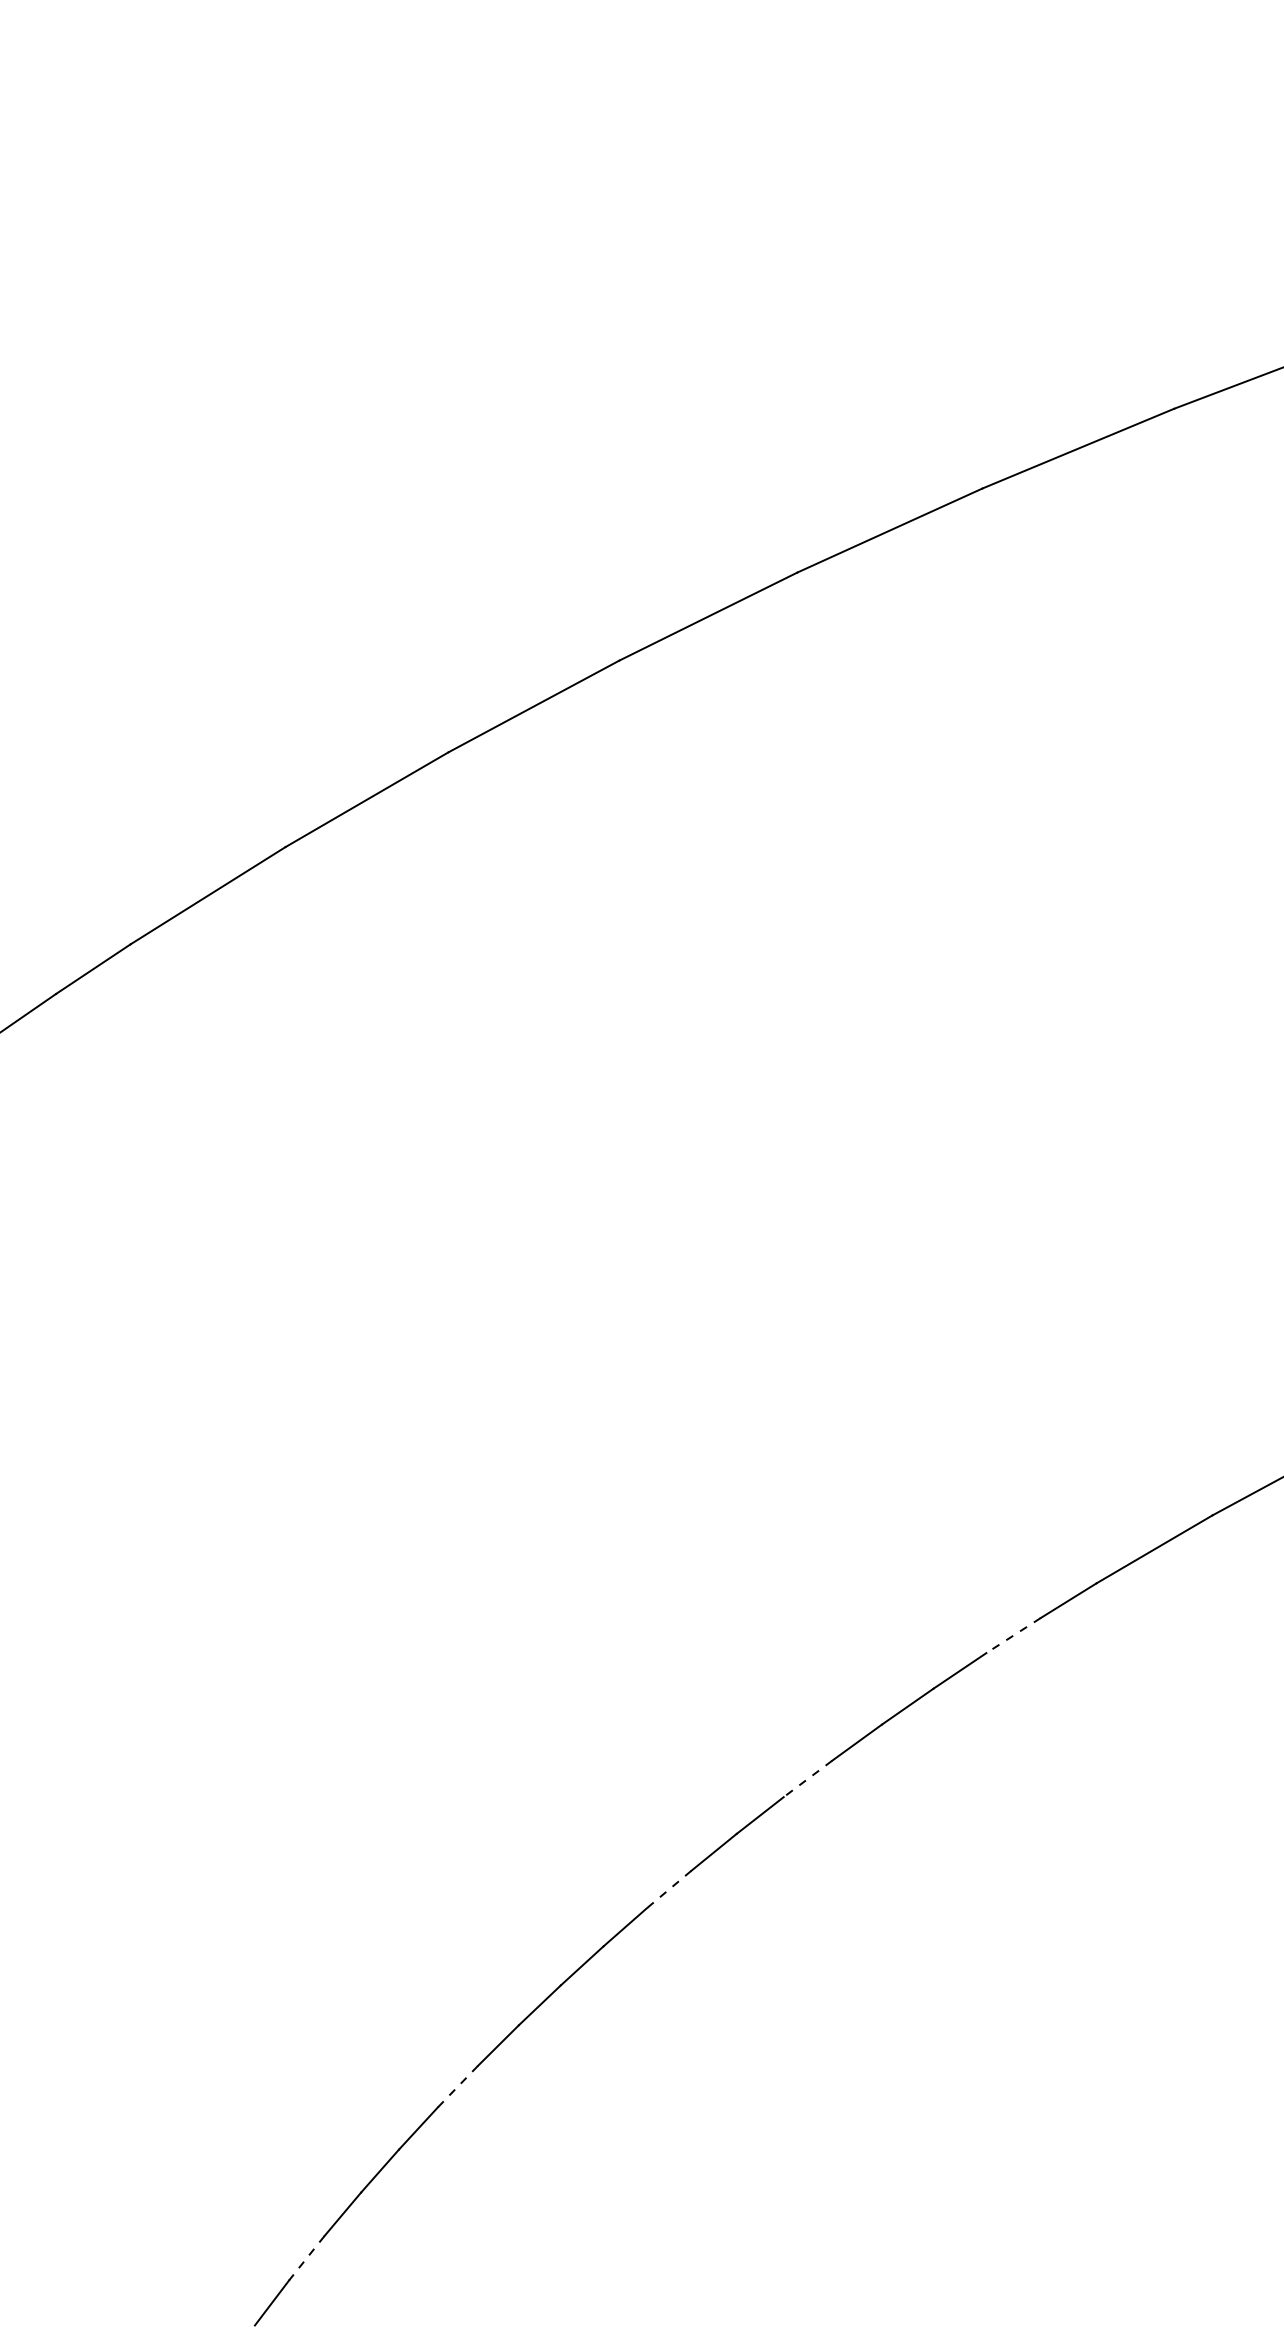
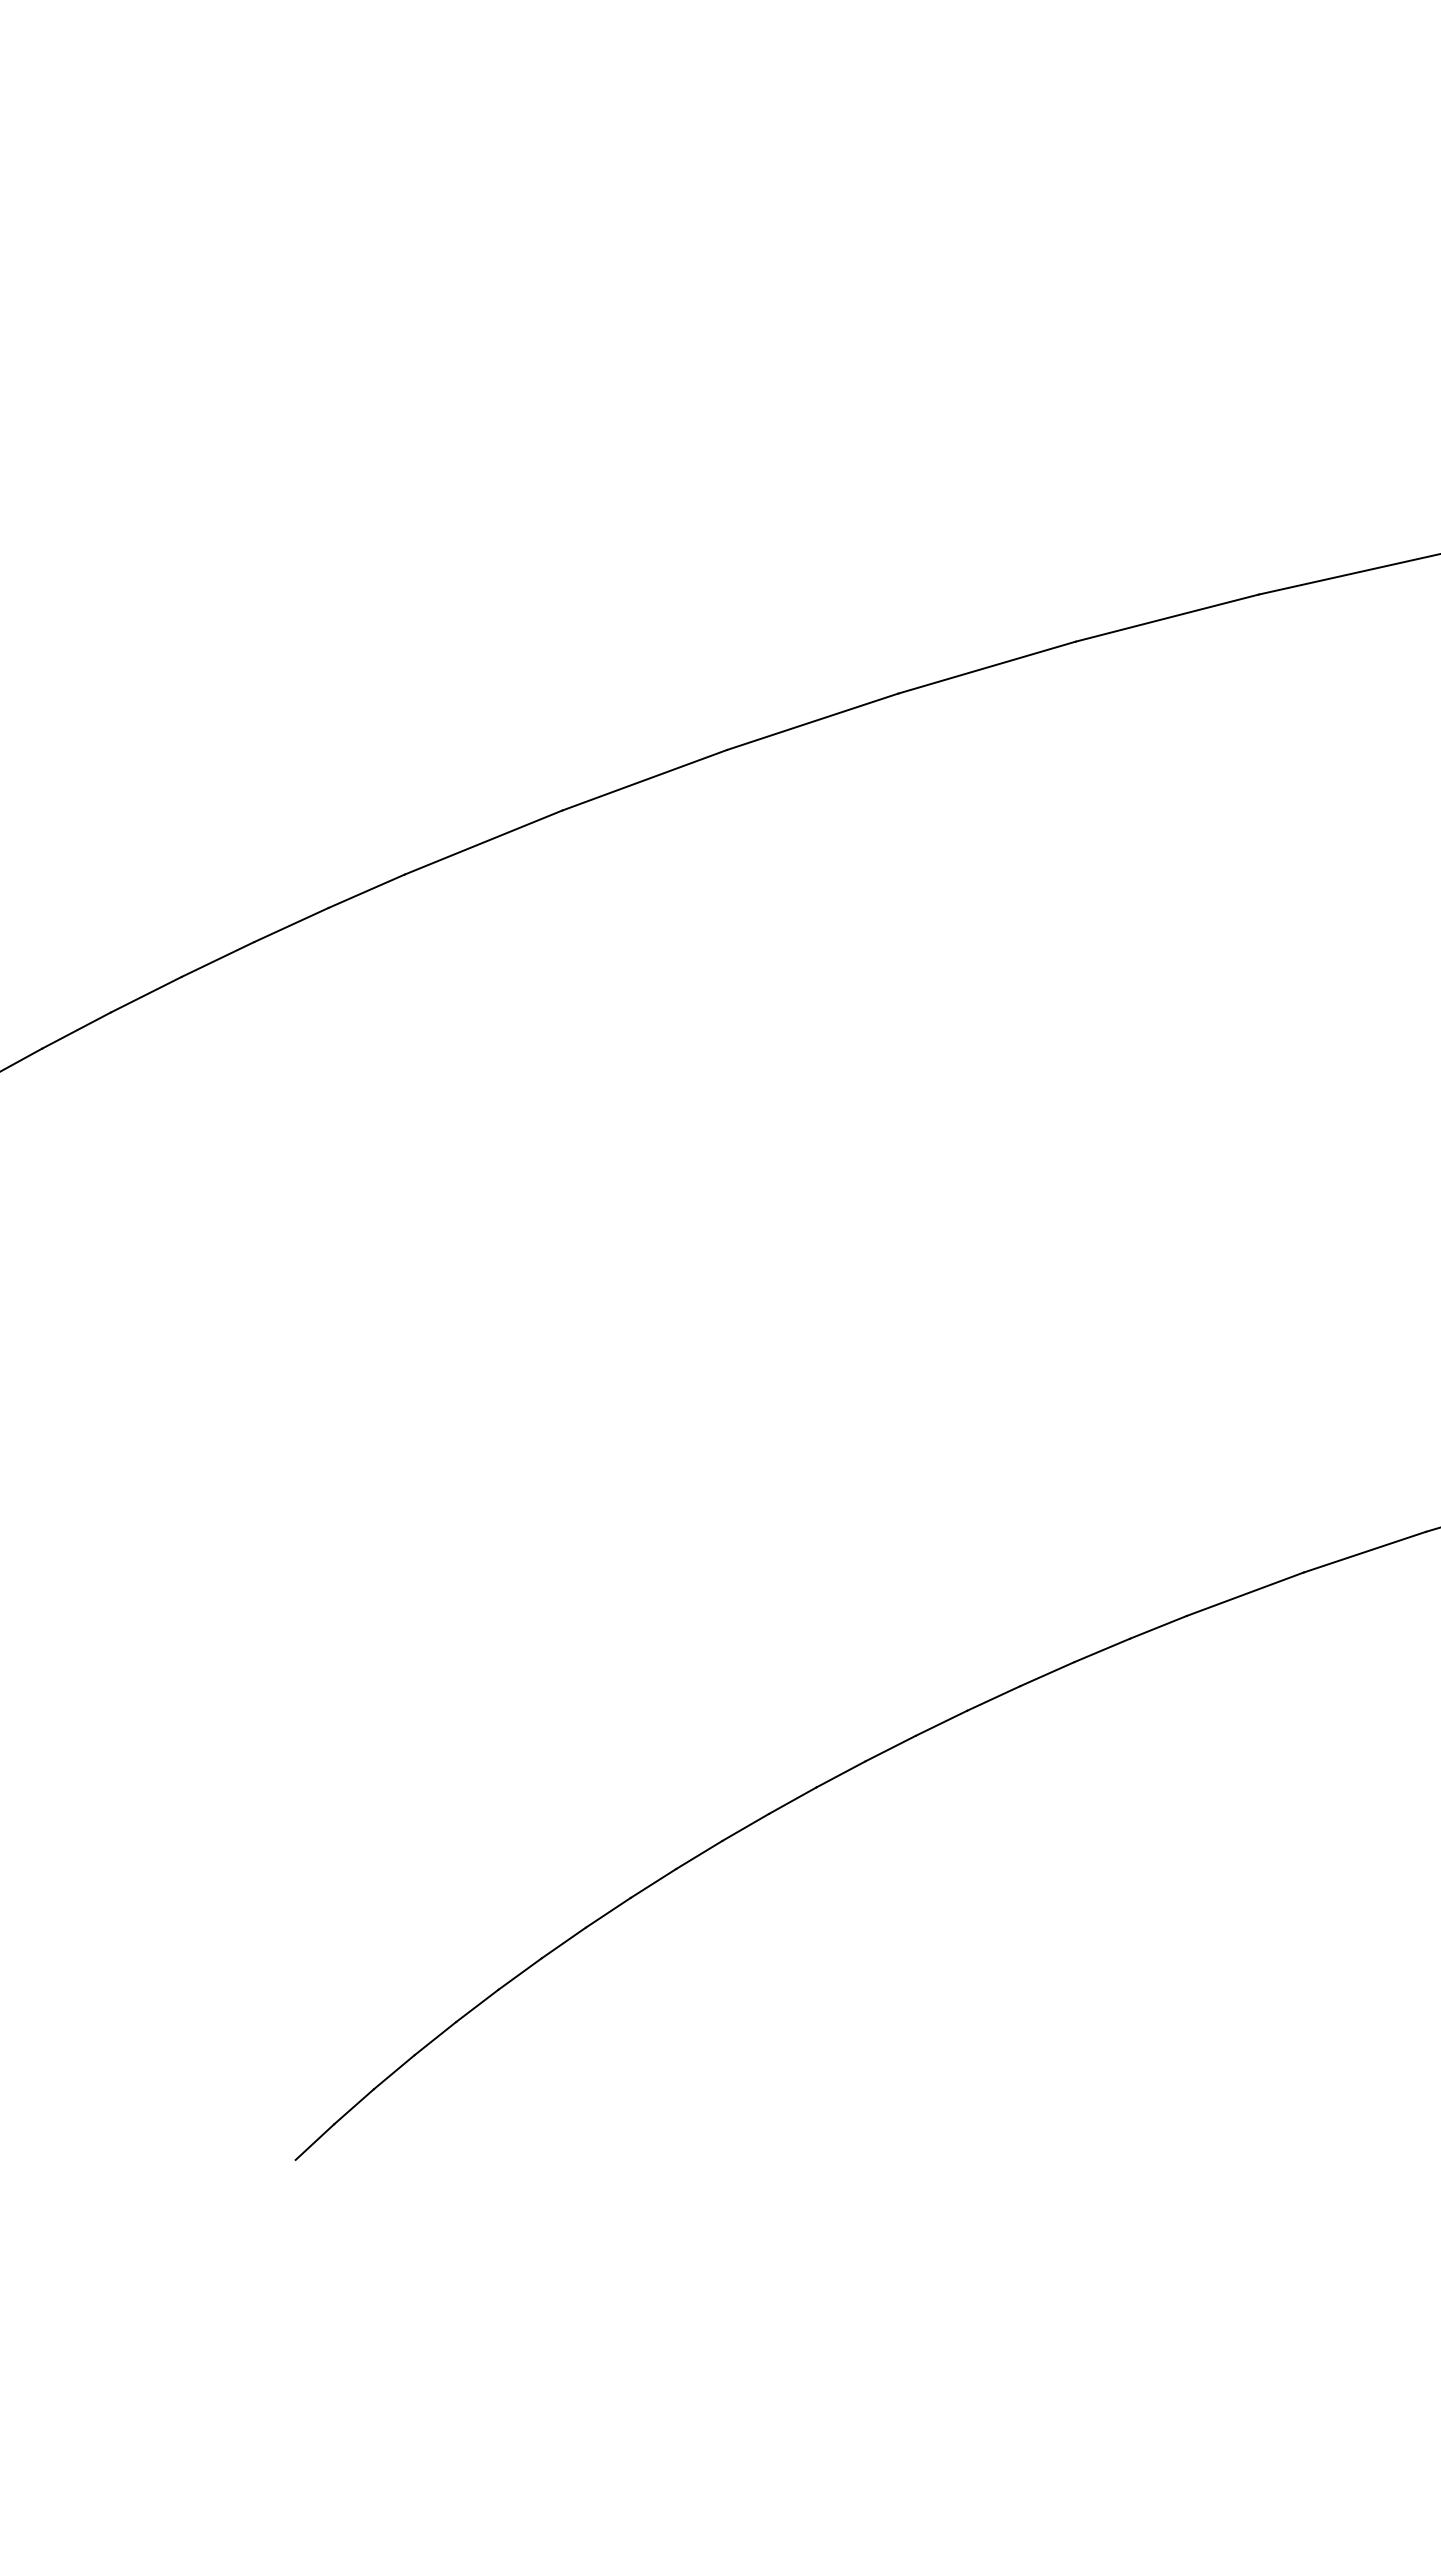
line: (1012, 1635) -> (1101, 1650), dashed -> solid
line: (807, 1778) -> (890, 1748), dashed -> solid
line: (669, 1889) -> (745, 1827), dashed -> solid
line: (458, 2086) -> (520, 1973), dashed -> solid
line: (306, 2259) -> (353, 2107), dashed -> solid

